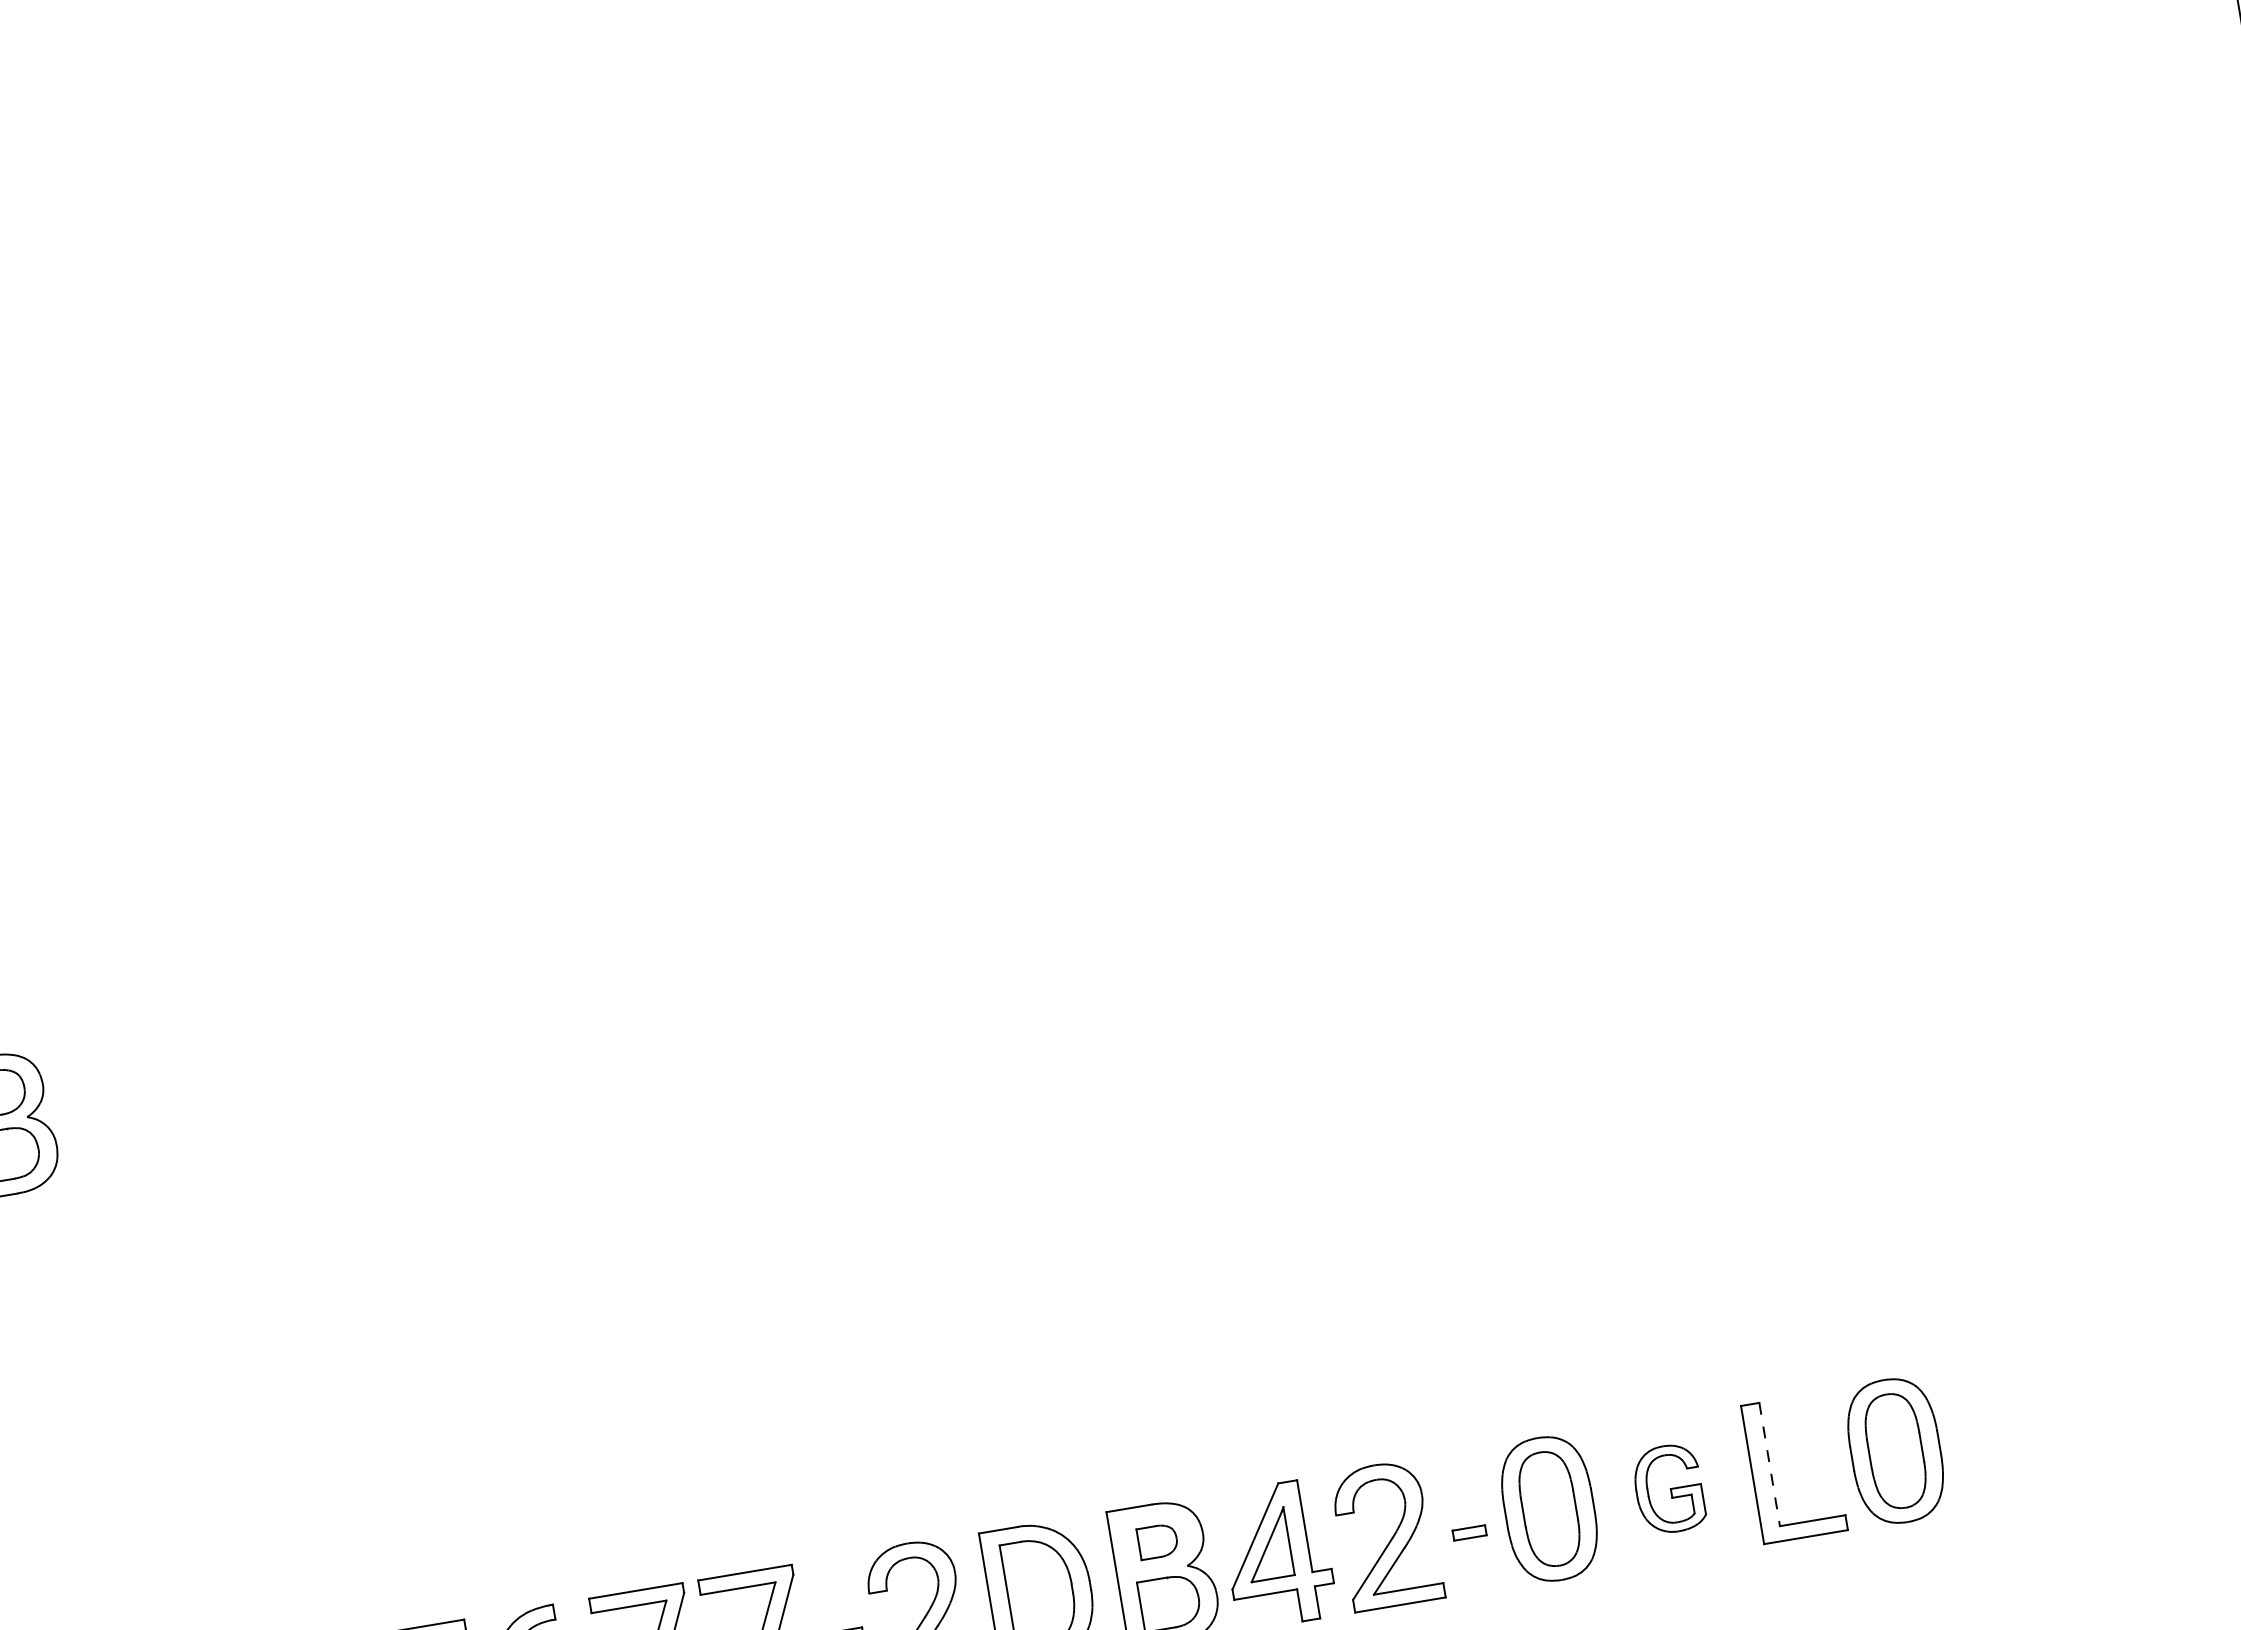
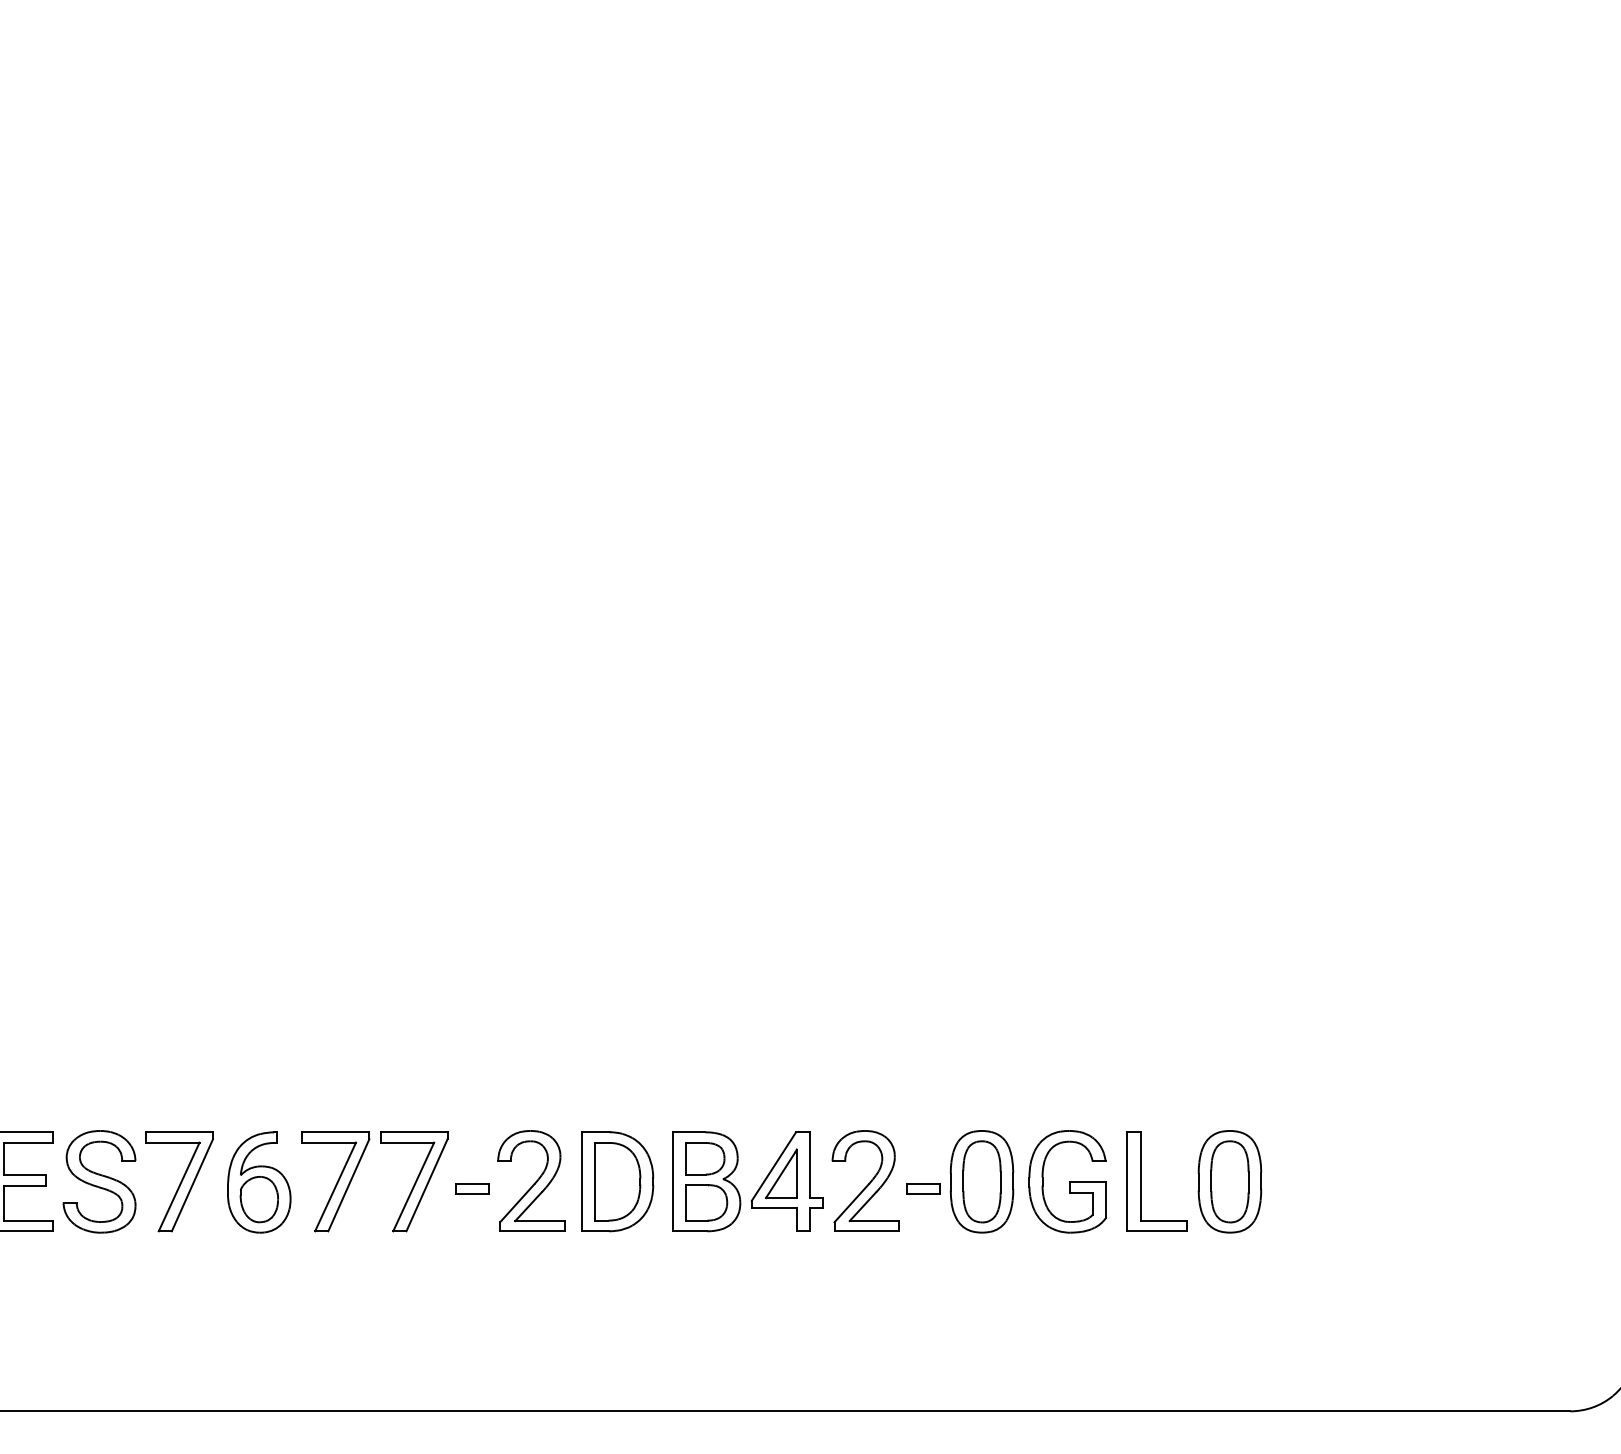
line: (1769, 1464) -> (1140, 1176), dashed -> solid
part: (1668, 1488) -> (1067, 1181), size x1.67
part: (1469, 1532) -> (923, 1188), size x1.43
part: (1158, 1541) -> (705, 1158), size x1.43

